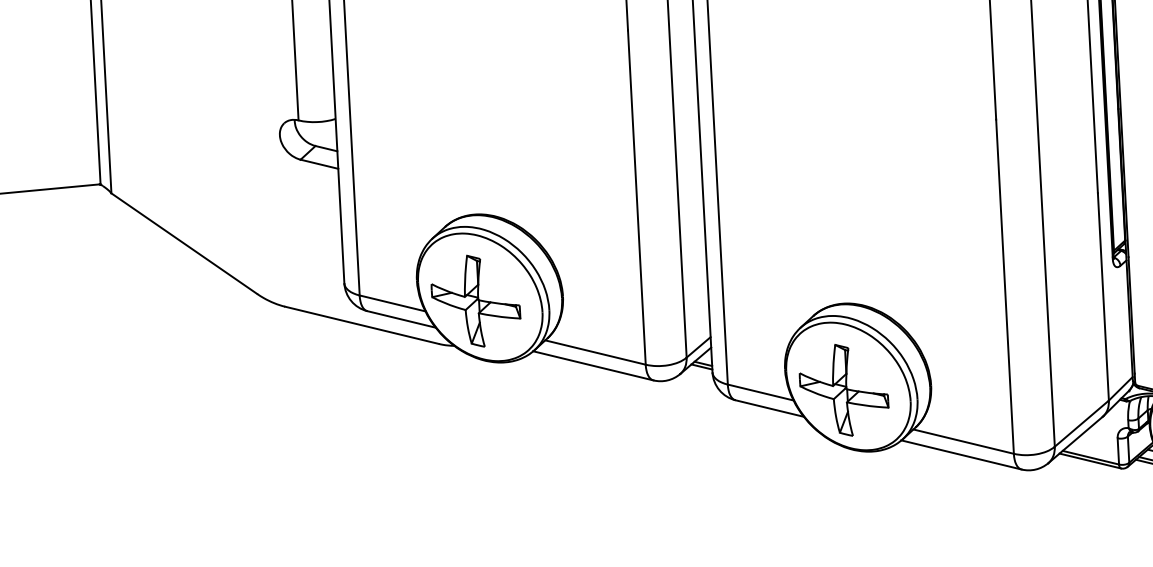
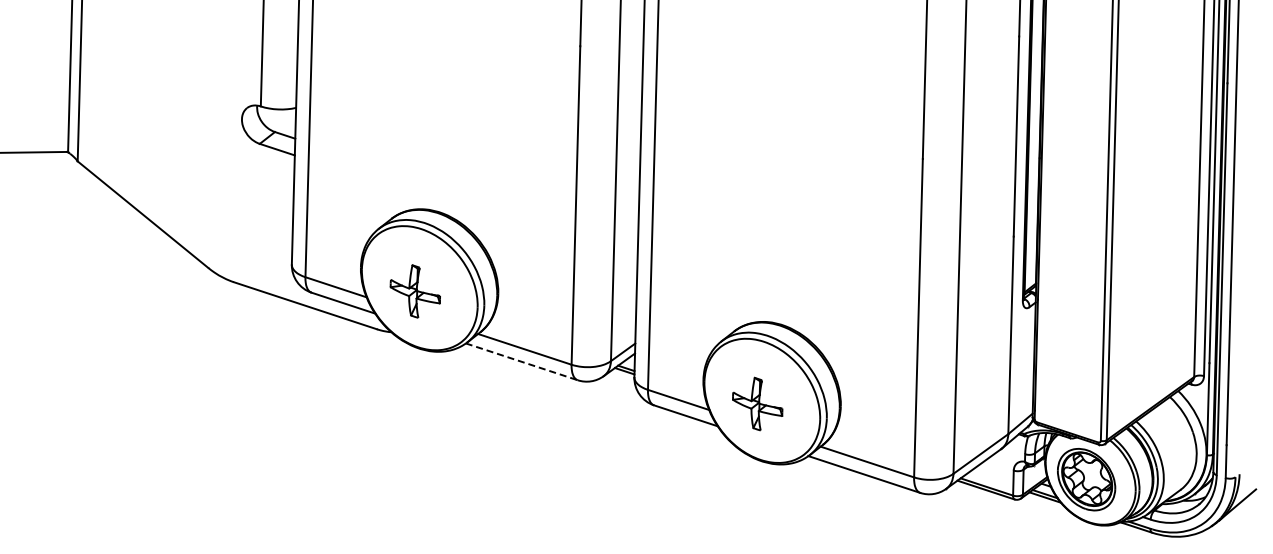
part: (476, 301) -> (415, 291), size x0.6
line: (592, 365) -> (521, 361), solid -> dashed
part: (843, 389) -> (757, 403), size x0.6

